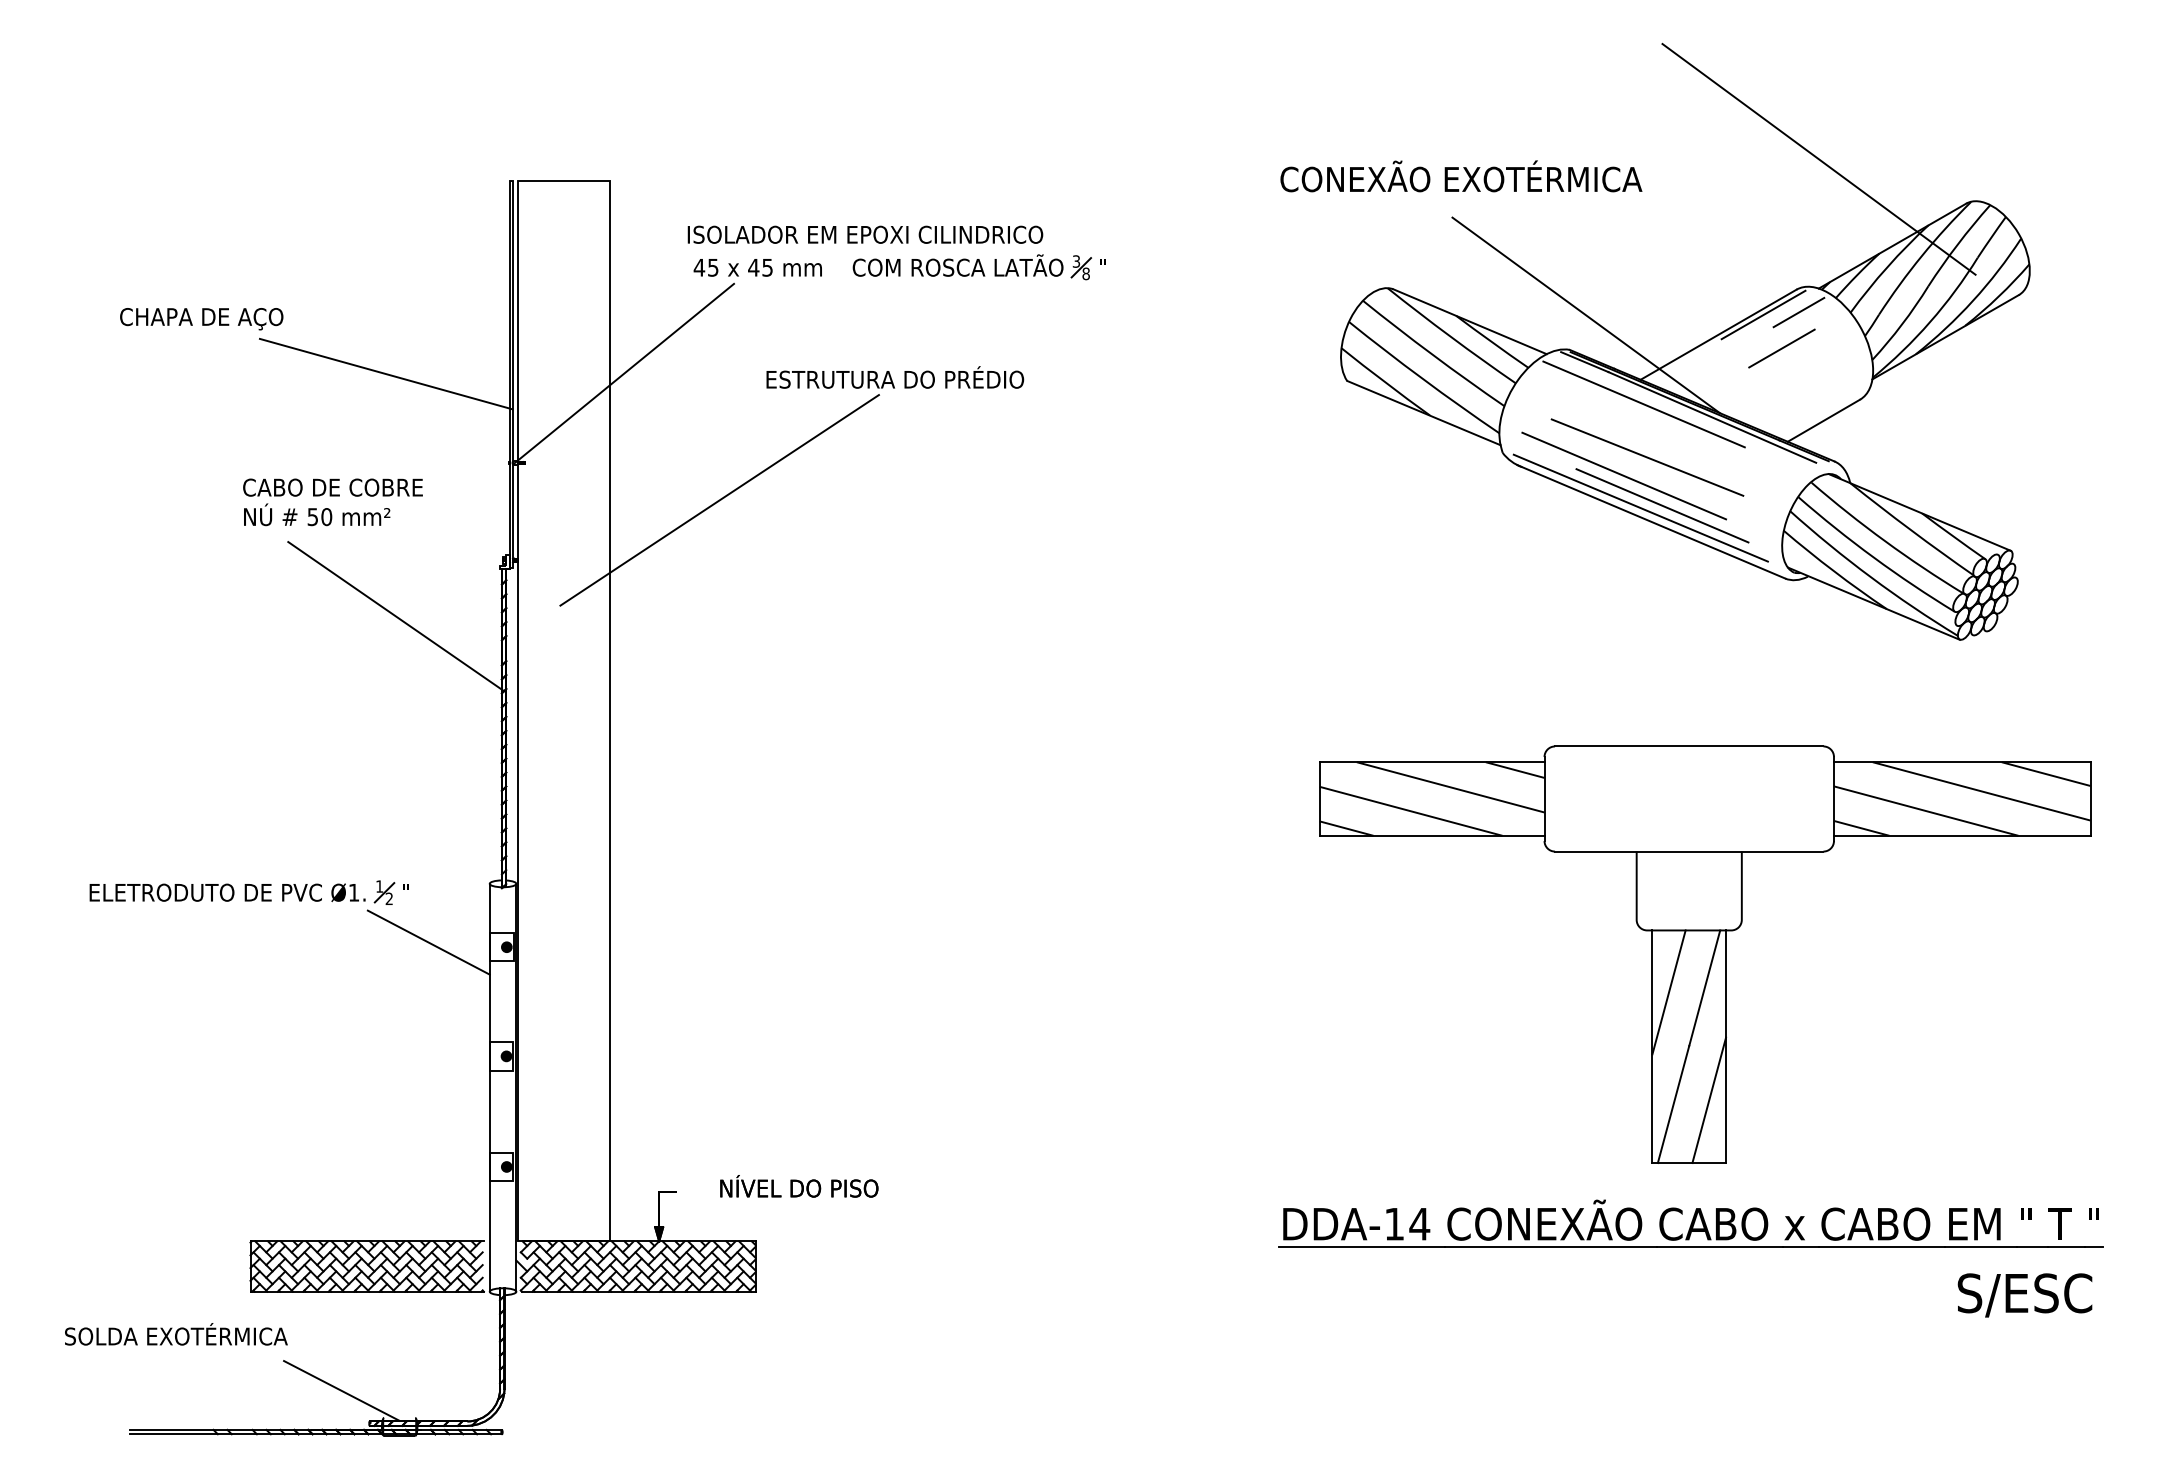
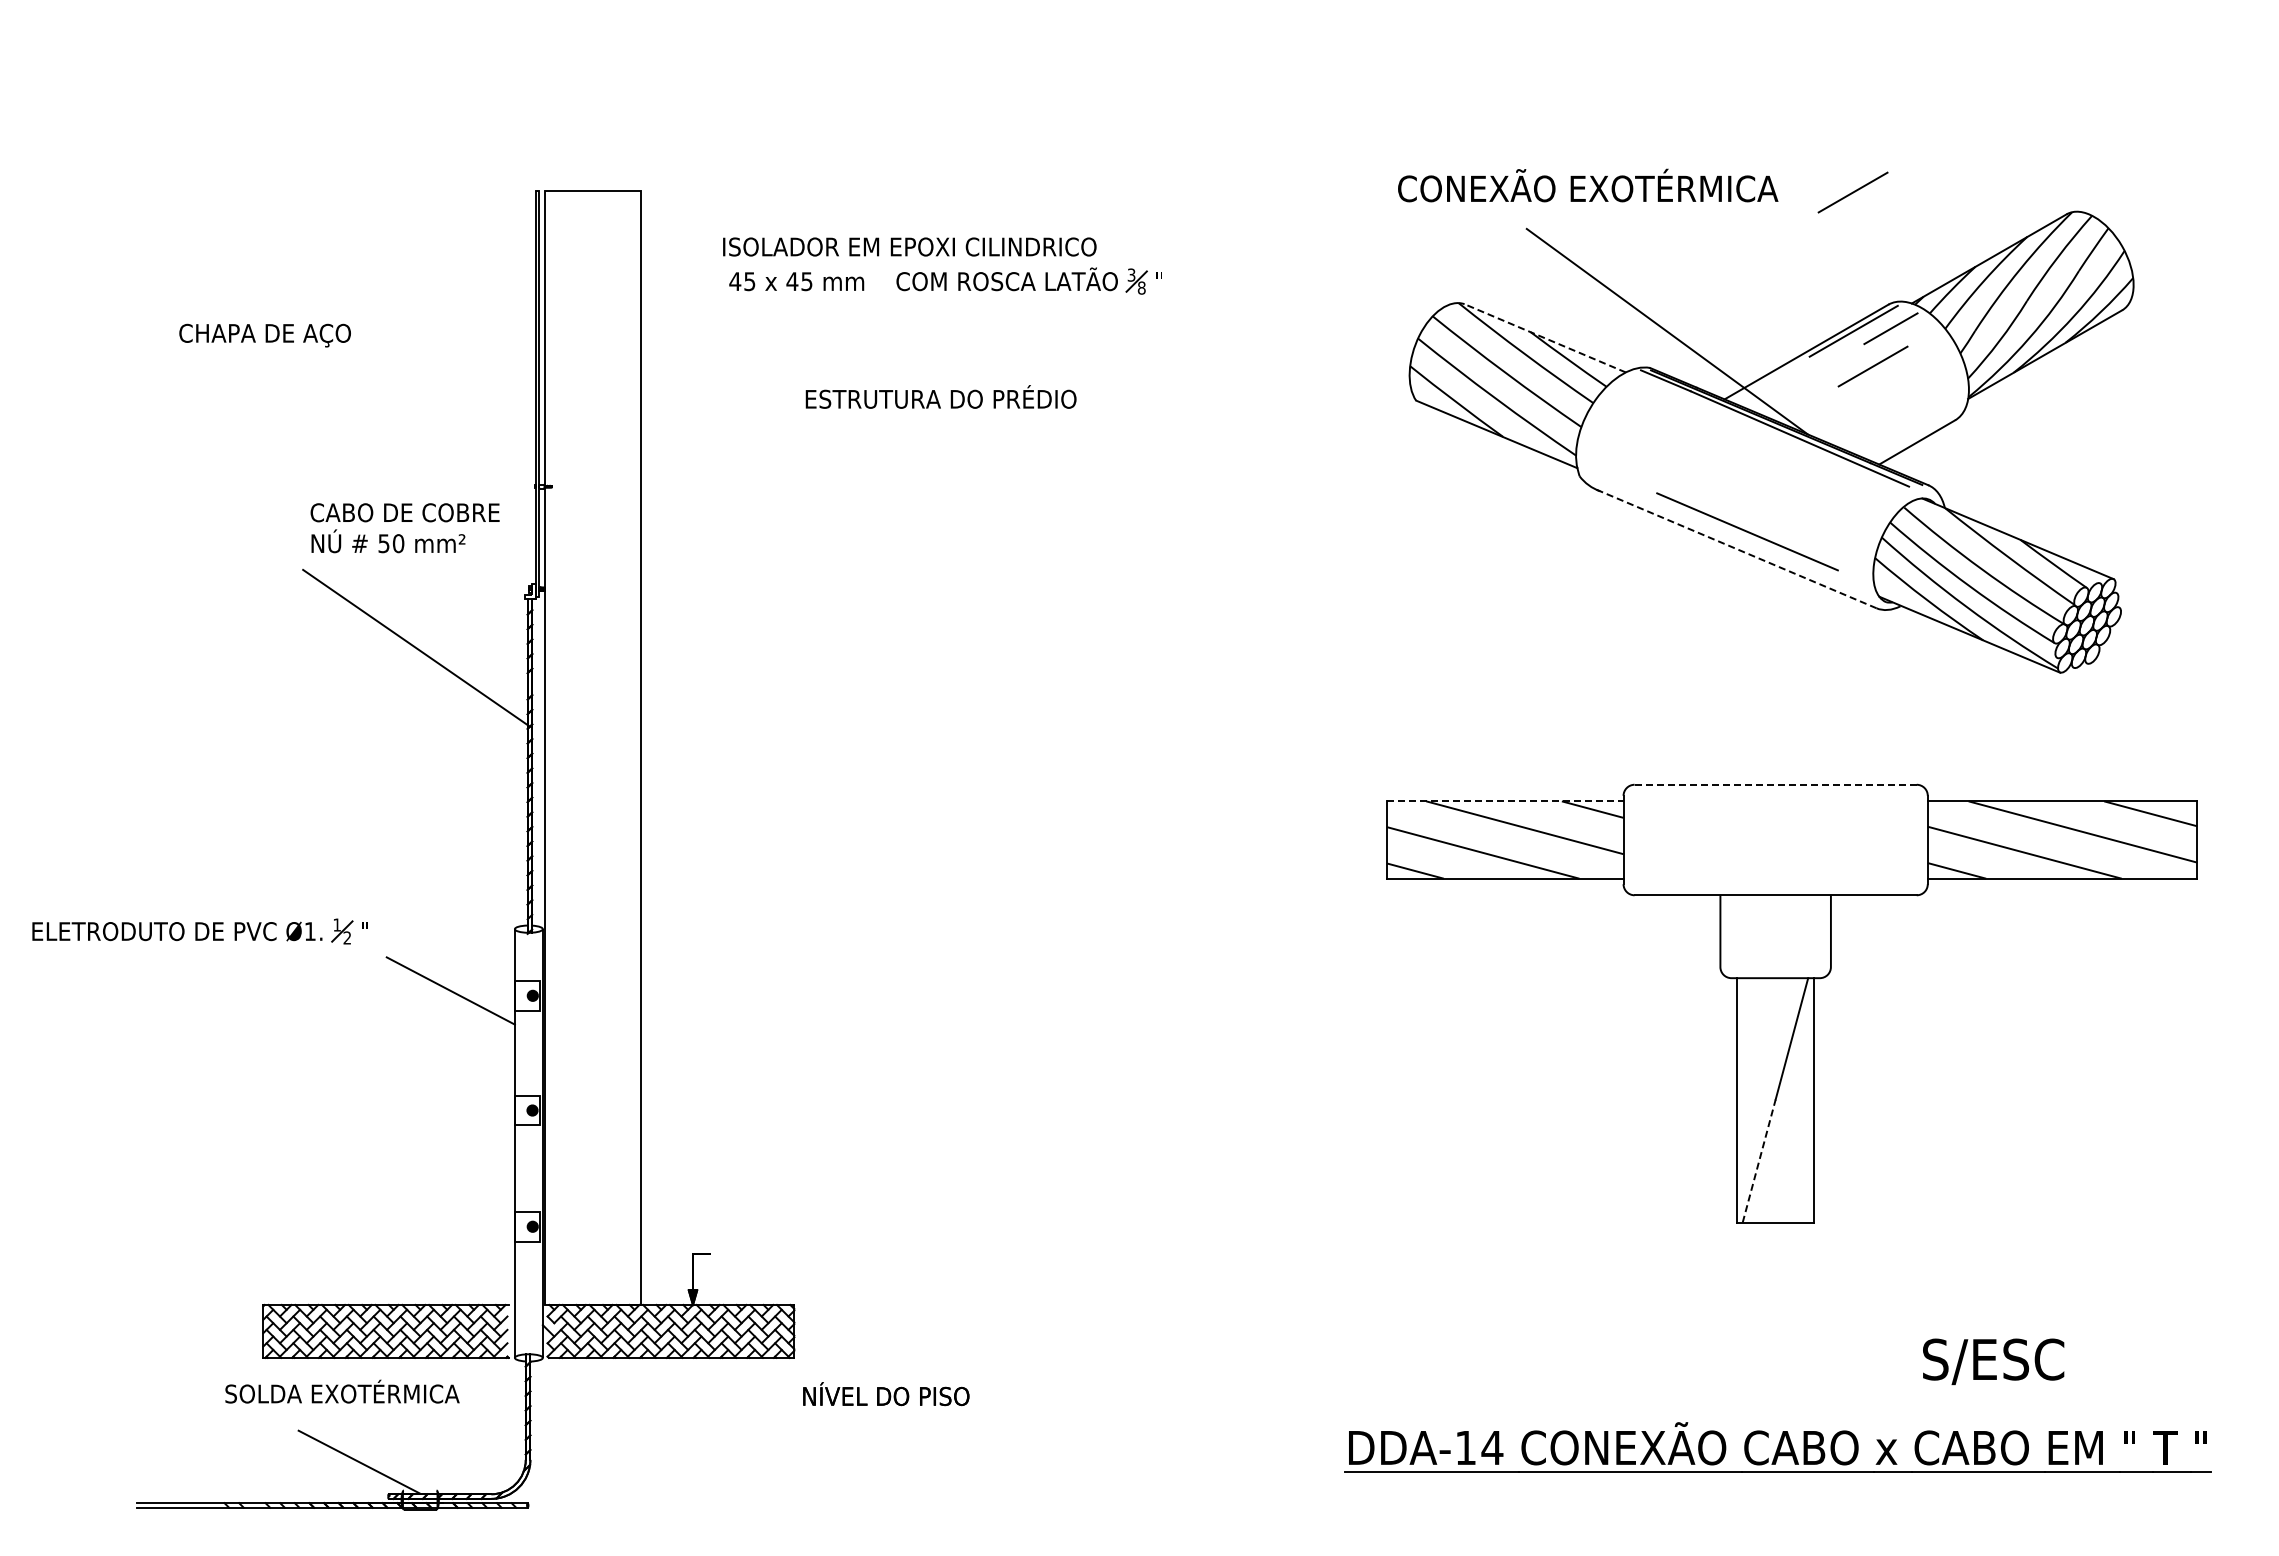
line: (1818, 159) -> (1911, 167), removed
text: (1461, 176) -> (1588, 185), moved
line: (1762, 182) -> (1852, 192), added
text: (201, 319) -> (264, 335), moved
line: (1470, 321) -> (1545, 338), solid -> dashed
line: (623, 373) -> (655, 392), removed
line: (385, 374) -> (405, 393), removed
line: (1644, 404) -> (1728, 425), removed
line: (1647, 457) -> (1731, 481), removed
line: (1624, 475) -> (1707, 500), removed
line: (719, 499) -> (756, 525), removed
text: (332, 502) -> (404, 528), moved
line: (1640, 508) -> (1724, 534), removed
line: (1651, 521) -> (1735, 548), solid -> dashed
line: (1689, 746) -> (1775, 784), solid -> dashed
line: (1432, 762) -> (1505, 801), solid -> dashed
part: (248, 892) -> (199, 931), moved
line: (1668, 992) -> (1753, 1043), removed
line: (1709, 1100) -> (1796, 1156), removed
line: (1673, 1104) -> (1759, 1161), solid -> dashed
text: (799, 1186) -> (886, 1394), moved
part: (1690, 1223) -> (1777, 1447), moved
text: (2024, 1295) -> (1993, 1361), moved
text: (176, 1334) -> (342, 1391), moved

